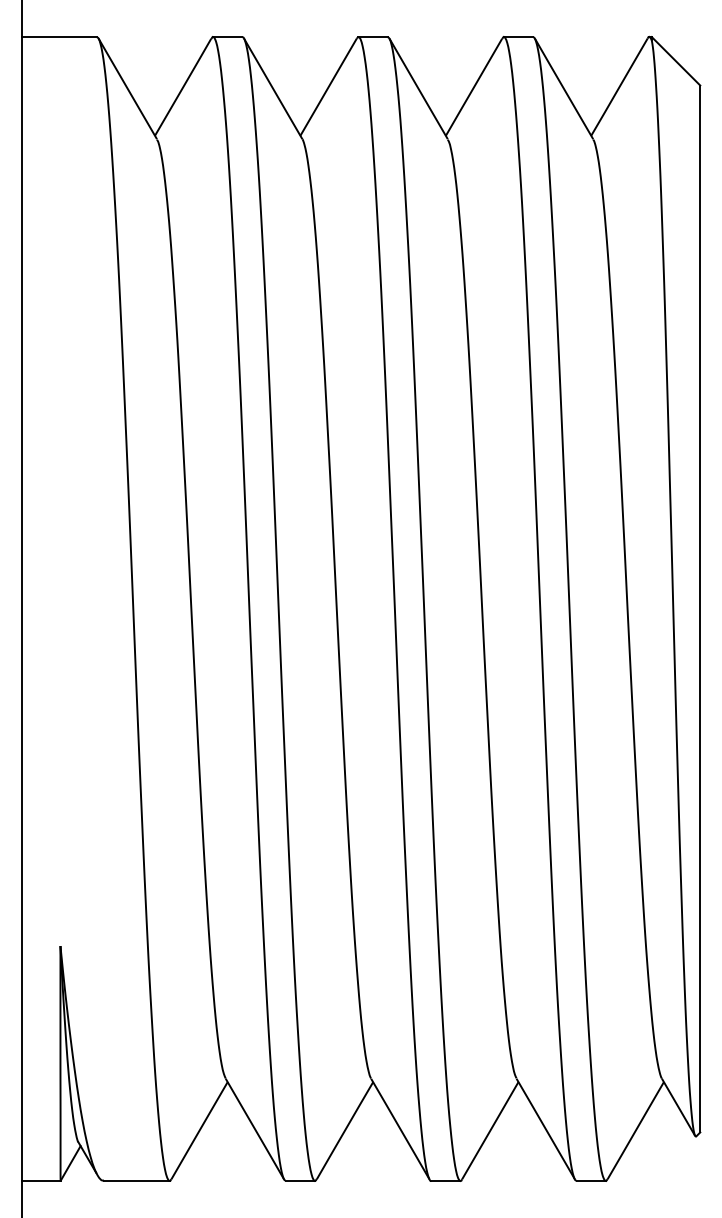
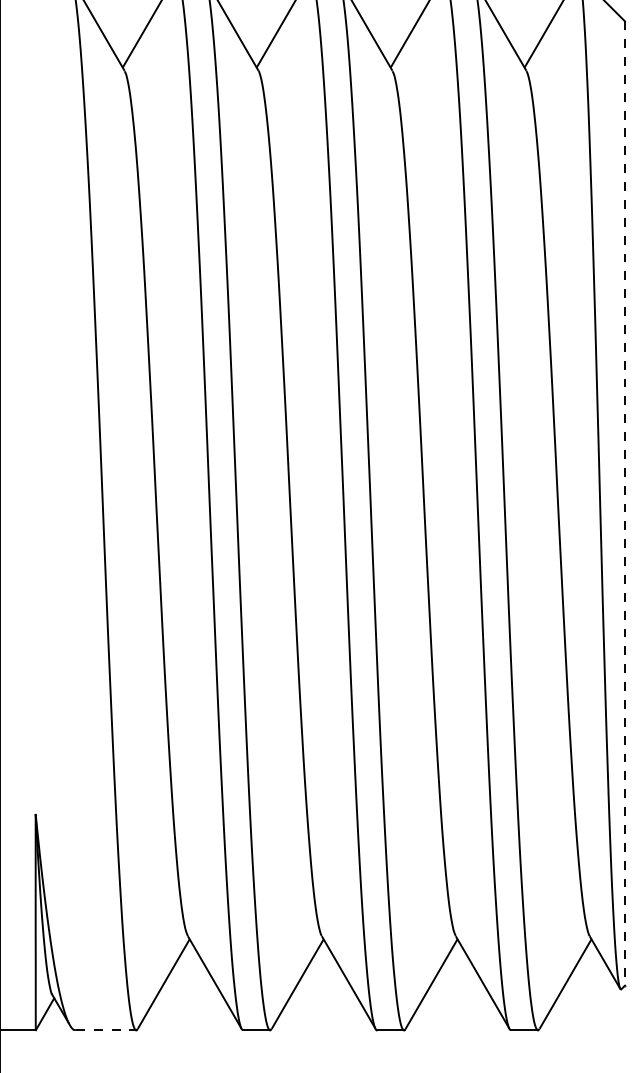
line: (700, 609) -> (625, 503), solid -> dashed
line: (136, 1180) -> (105, 1029), solid -> dashed

